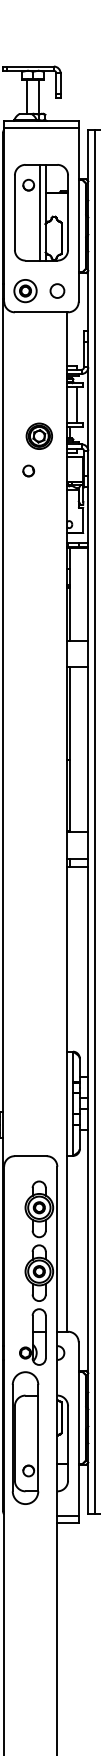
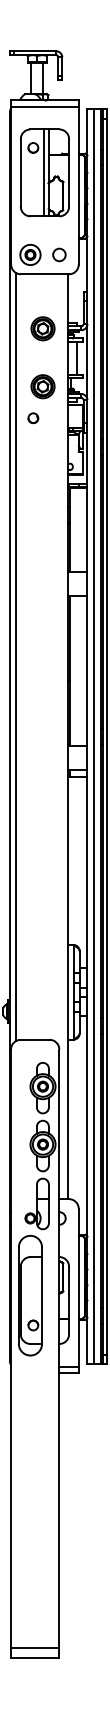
part: (40, 212) -> (44, 172), moved
part: (38, 372) -> (42, 328), added
line: (10, 733) -> (16, 656), added

